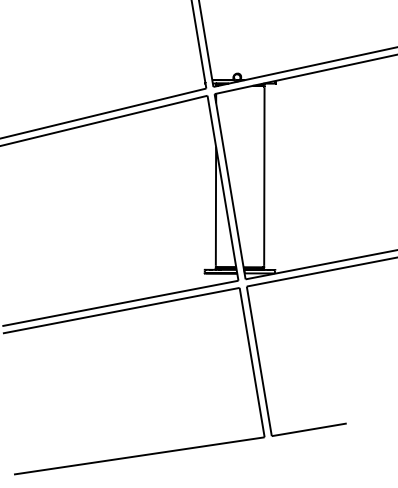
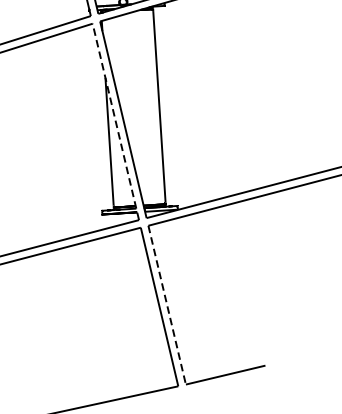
line: (223, 188) -> (116, 122), solid -> dashed
line: (259, 361) -> (167, 305), solid -> dashed

